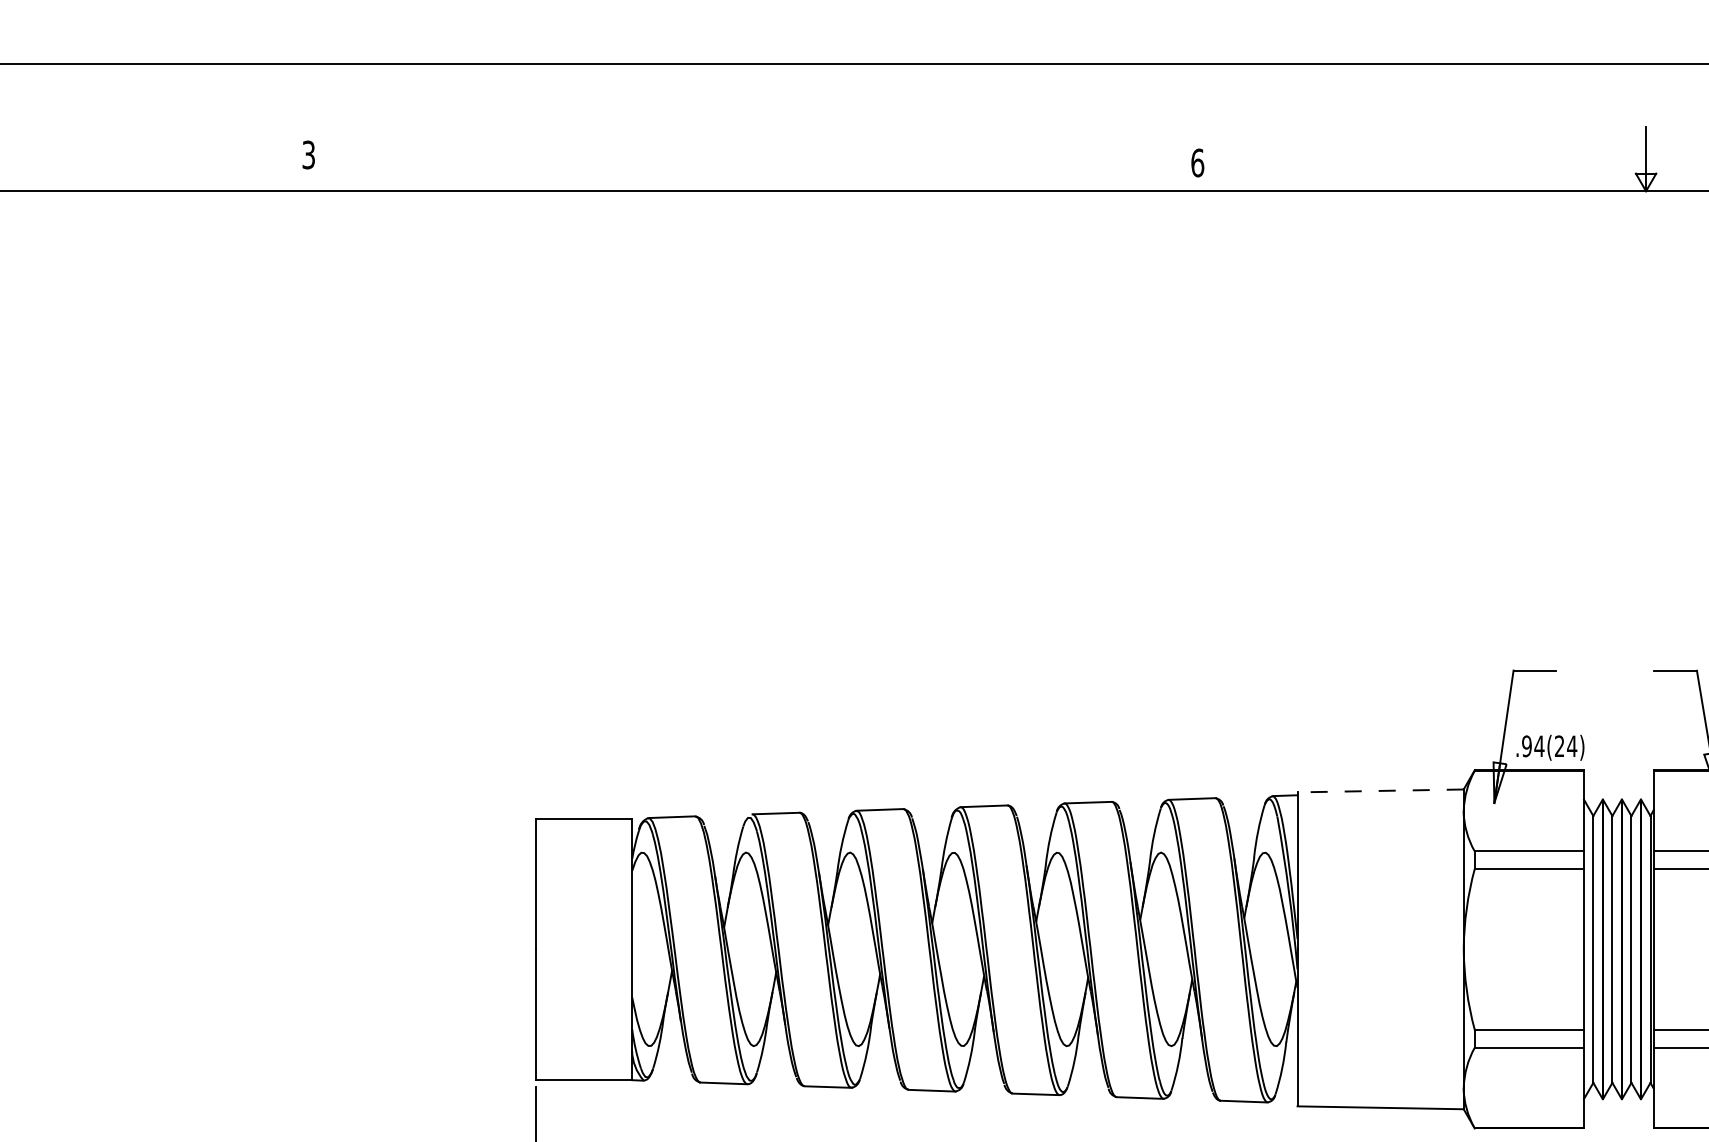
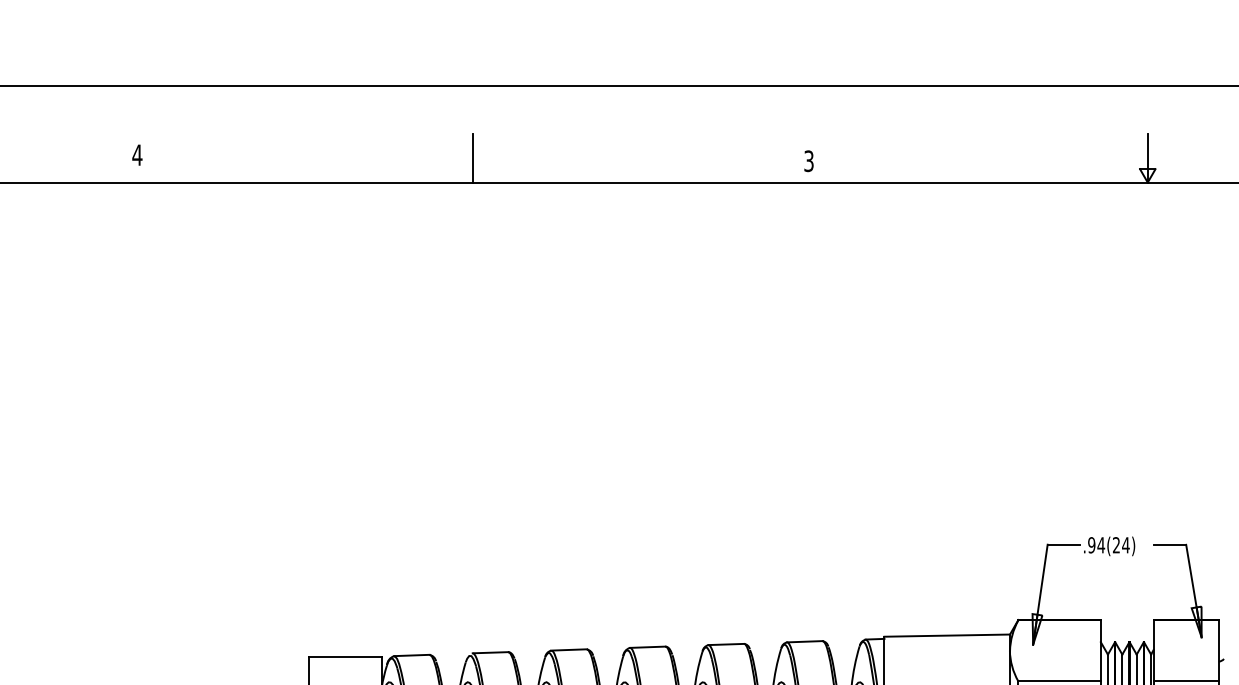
text: (308, 154) -> (137, 154), 3 -> 4
line: (753, 159) -> (473, 158), added
text: (1197, 162) -> (808, 160), 6 -> 3
text: (1550, 747) -> (1109, 546), moved
line: (1380, 790) -> (947, 635), dashed -> solid

